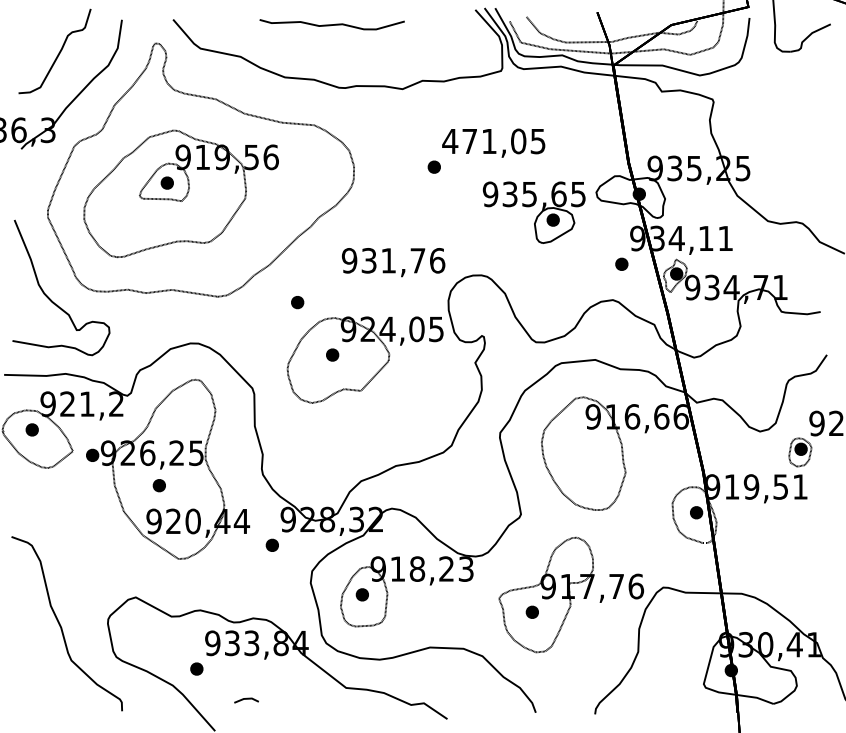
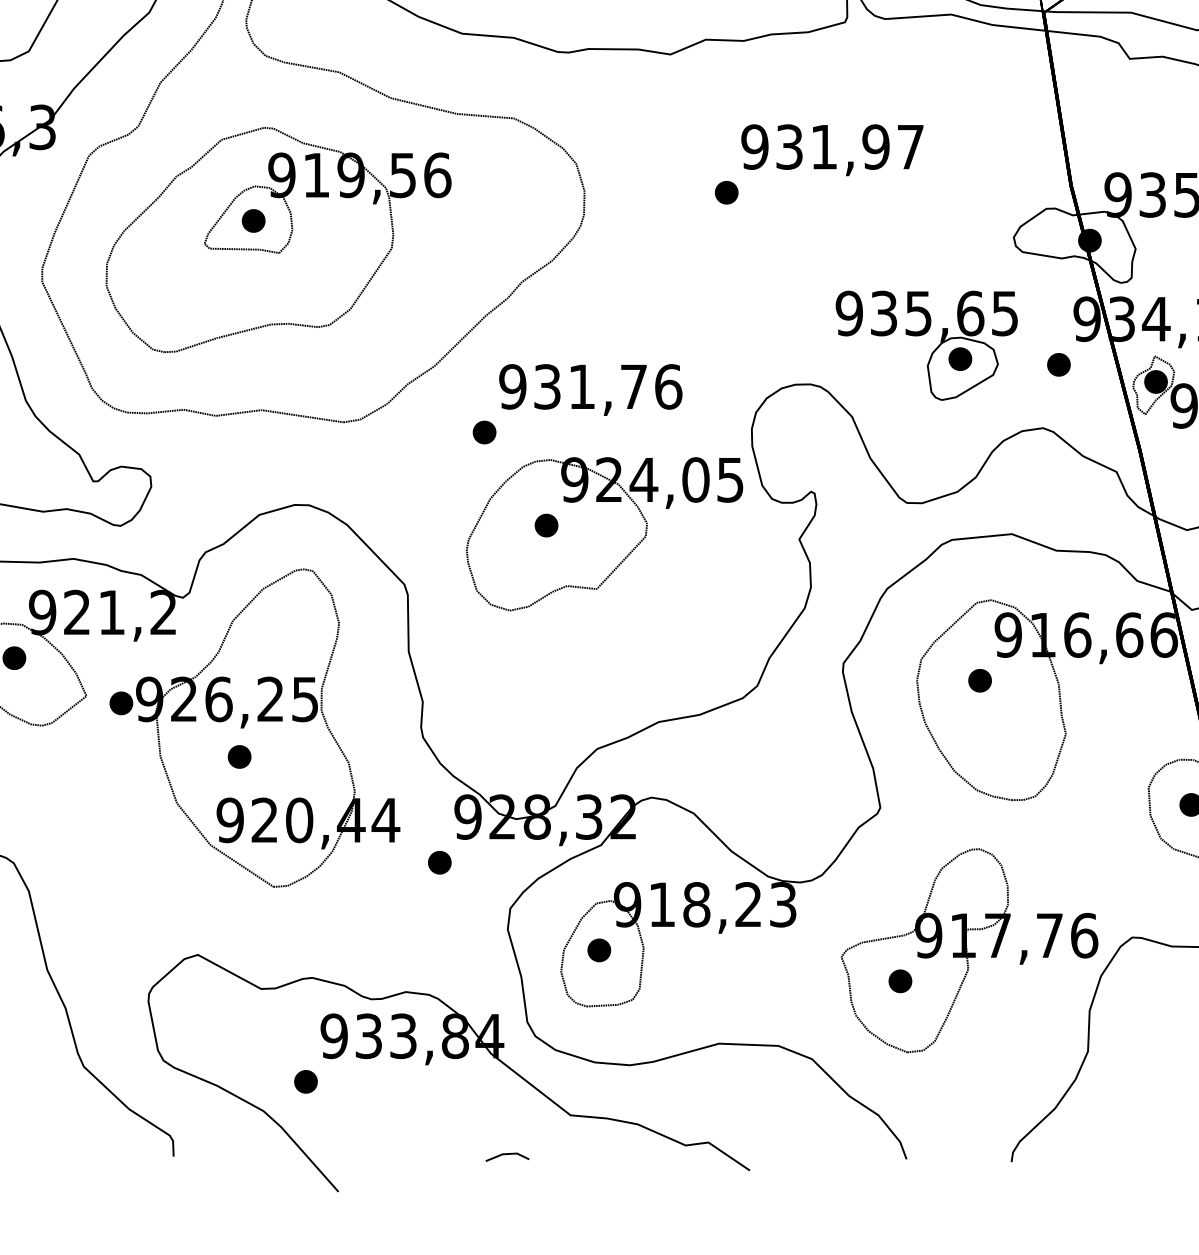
text: (493, 141) -> (831, 147), 471,05 -> 931,97
part: (533, 212) -> (925, 345), moved
text: (393, 262) -> (590, 389), moved
part: (576, 442) -> (978, 680), added
line: (246, 699) -> (507, 1155), moved

